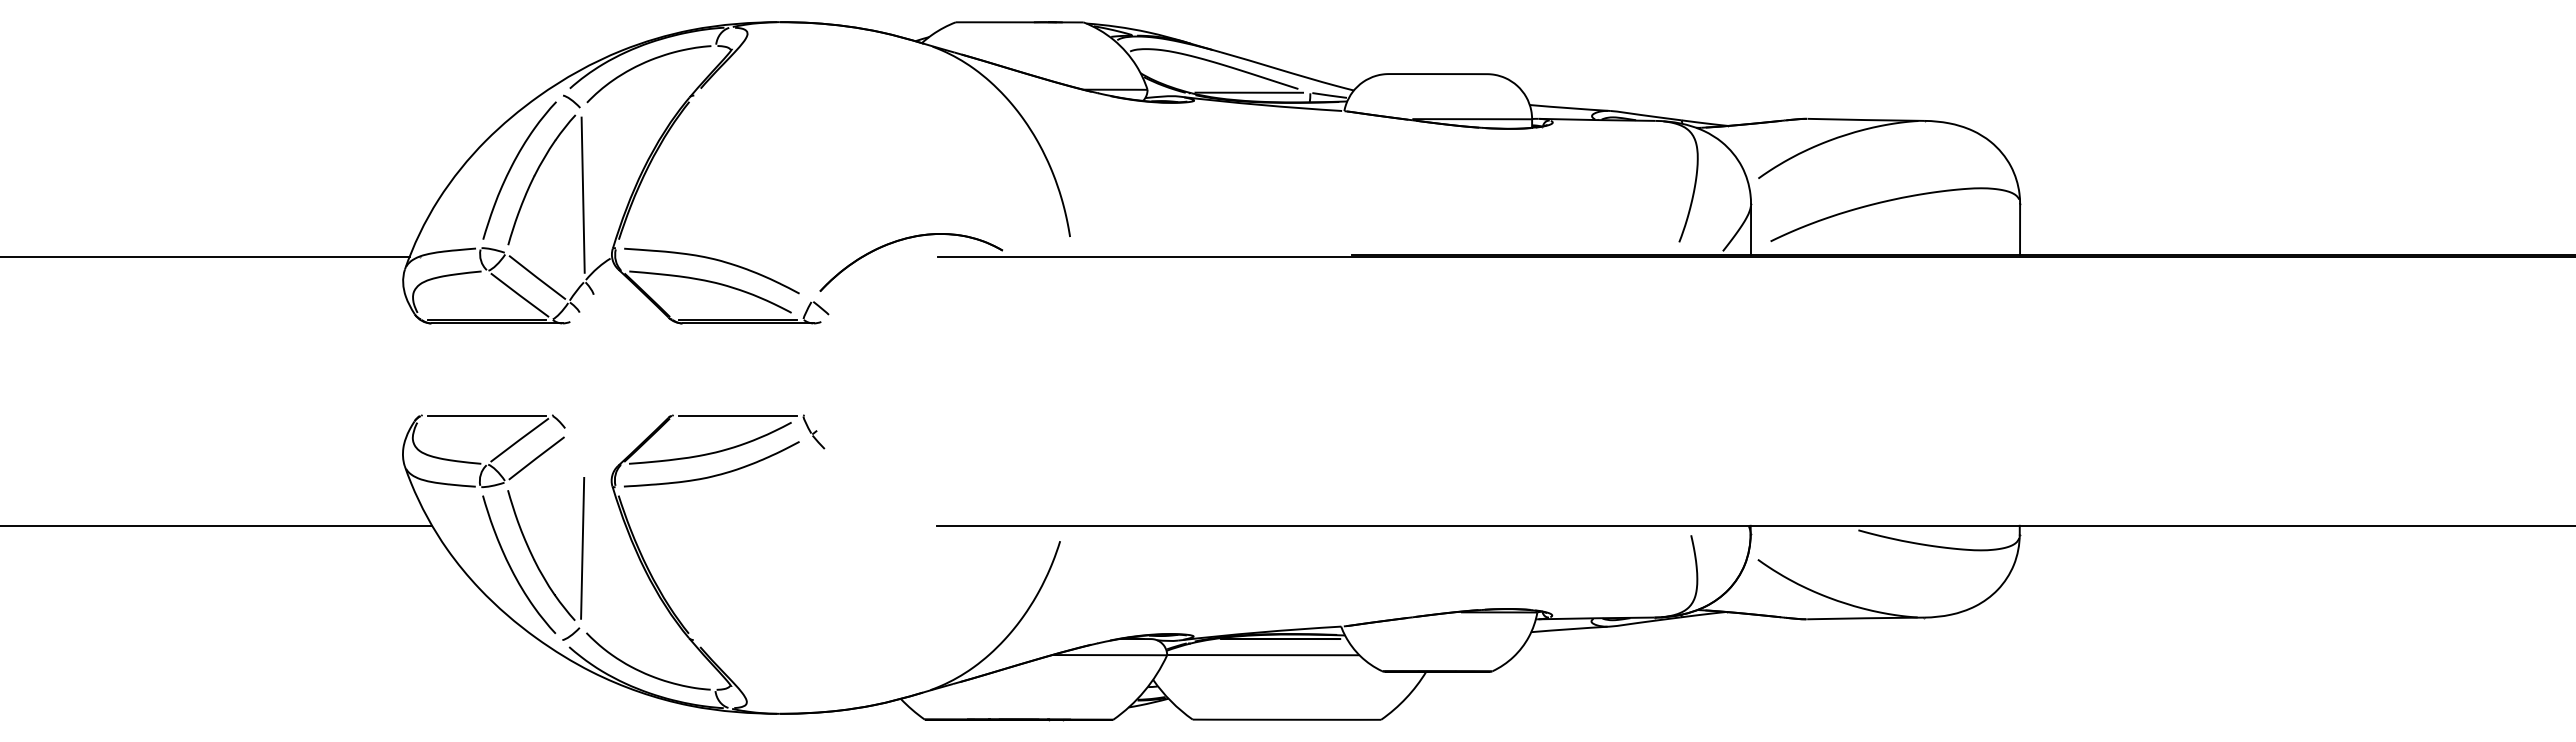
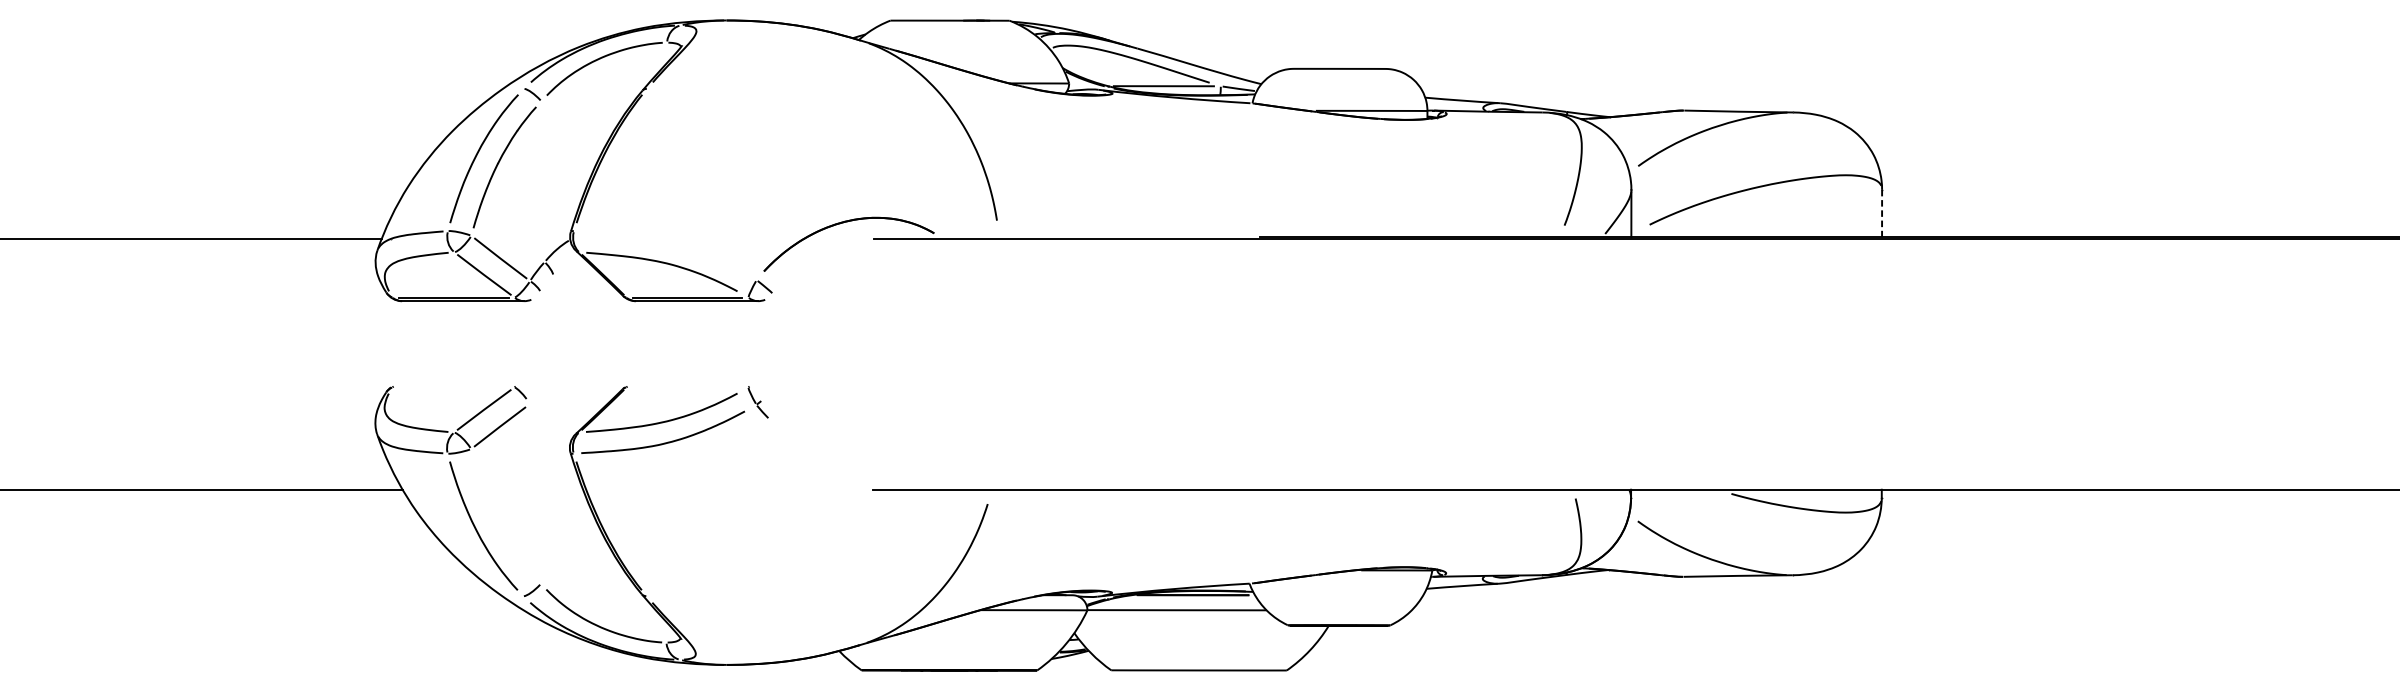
line: (582, 194) -> (542, 181), removed
line: (2020, 229) -> (1882, 213), solid -> dashed
curve: (714, 260) -> (665, 242), removed
line: (486, 416) -> (453, 387), removed
line: (737, 416) -> (687, 387), removed
part: (533, 555) -> (497, 517), removed

